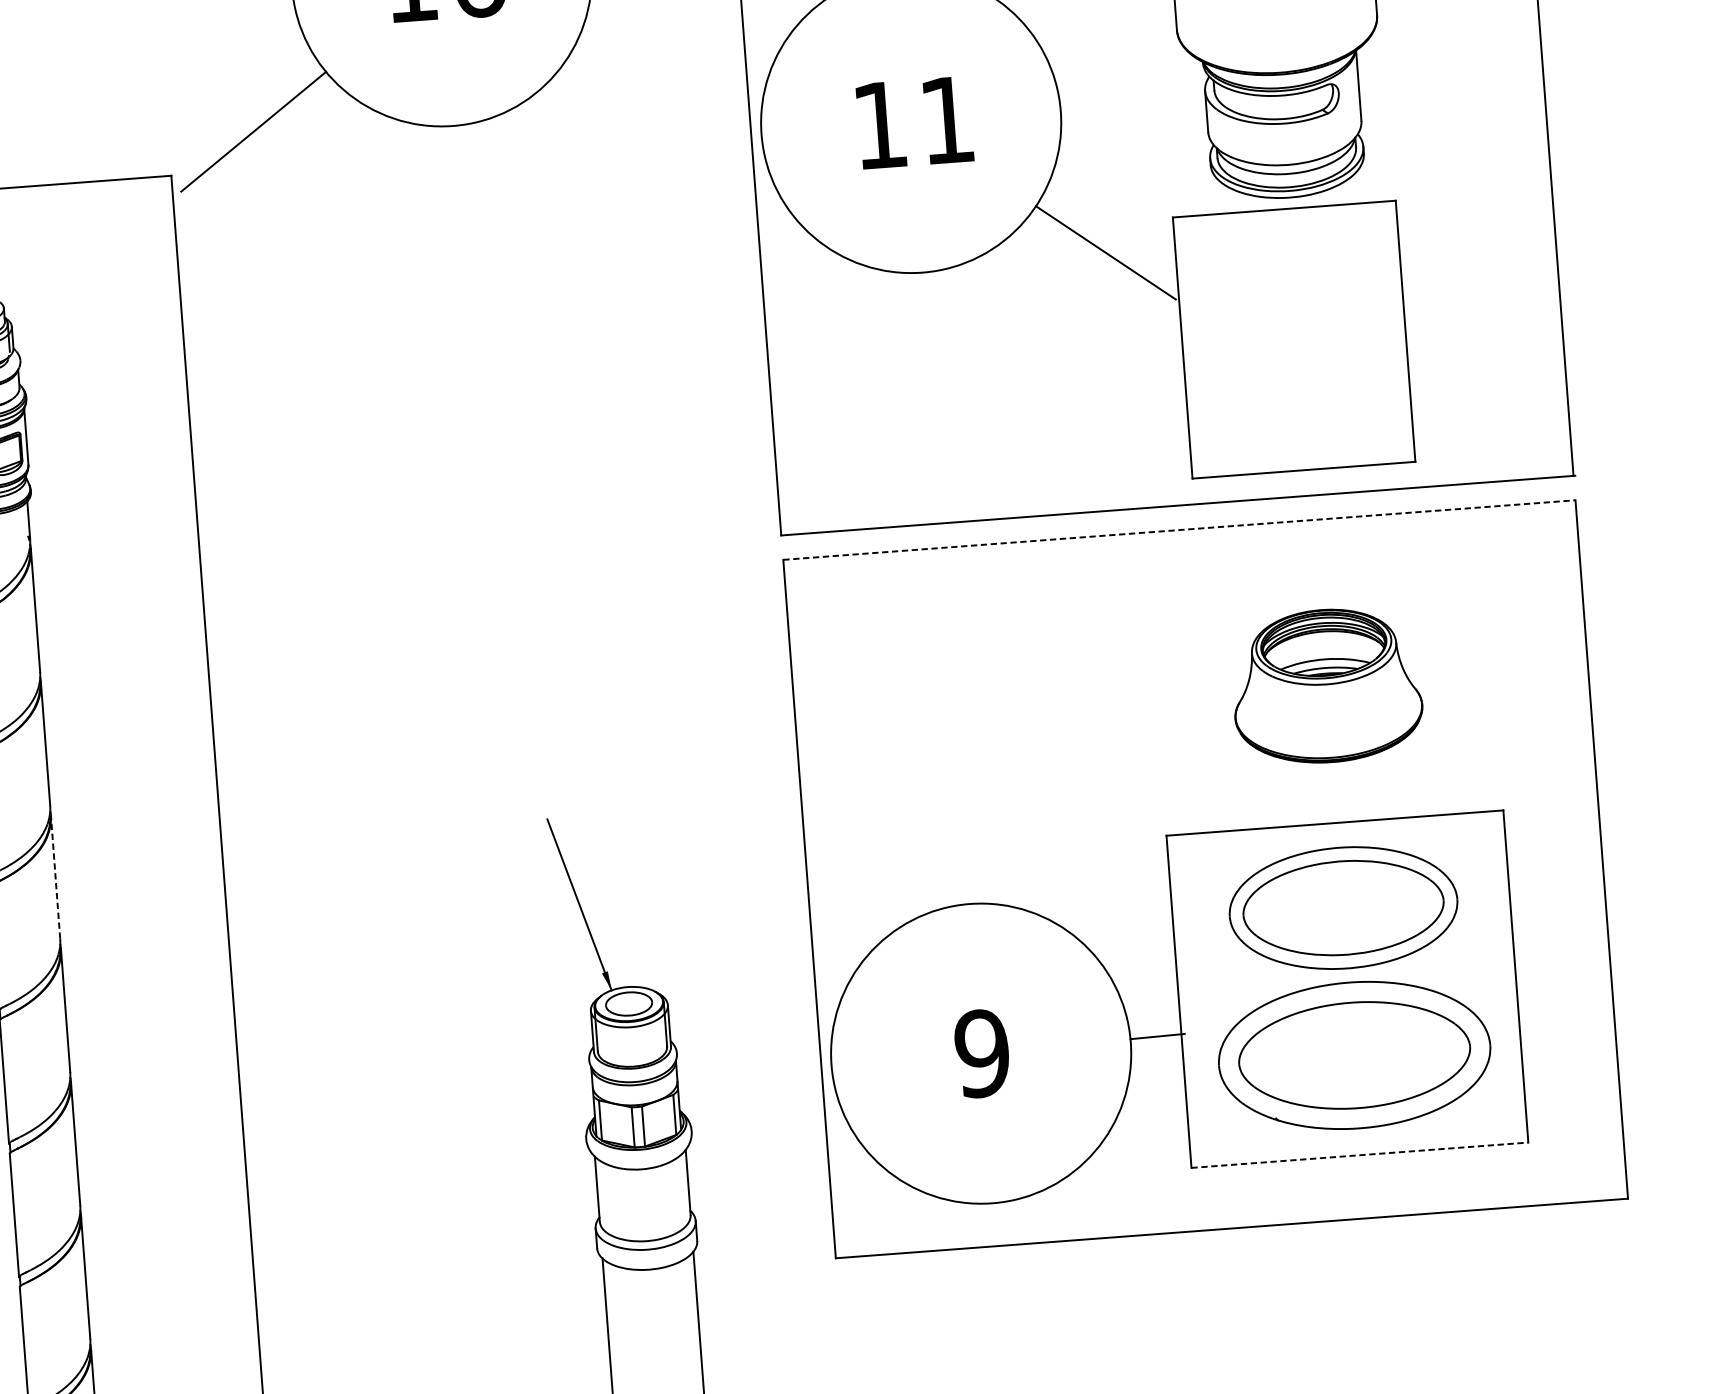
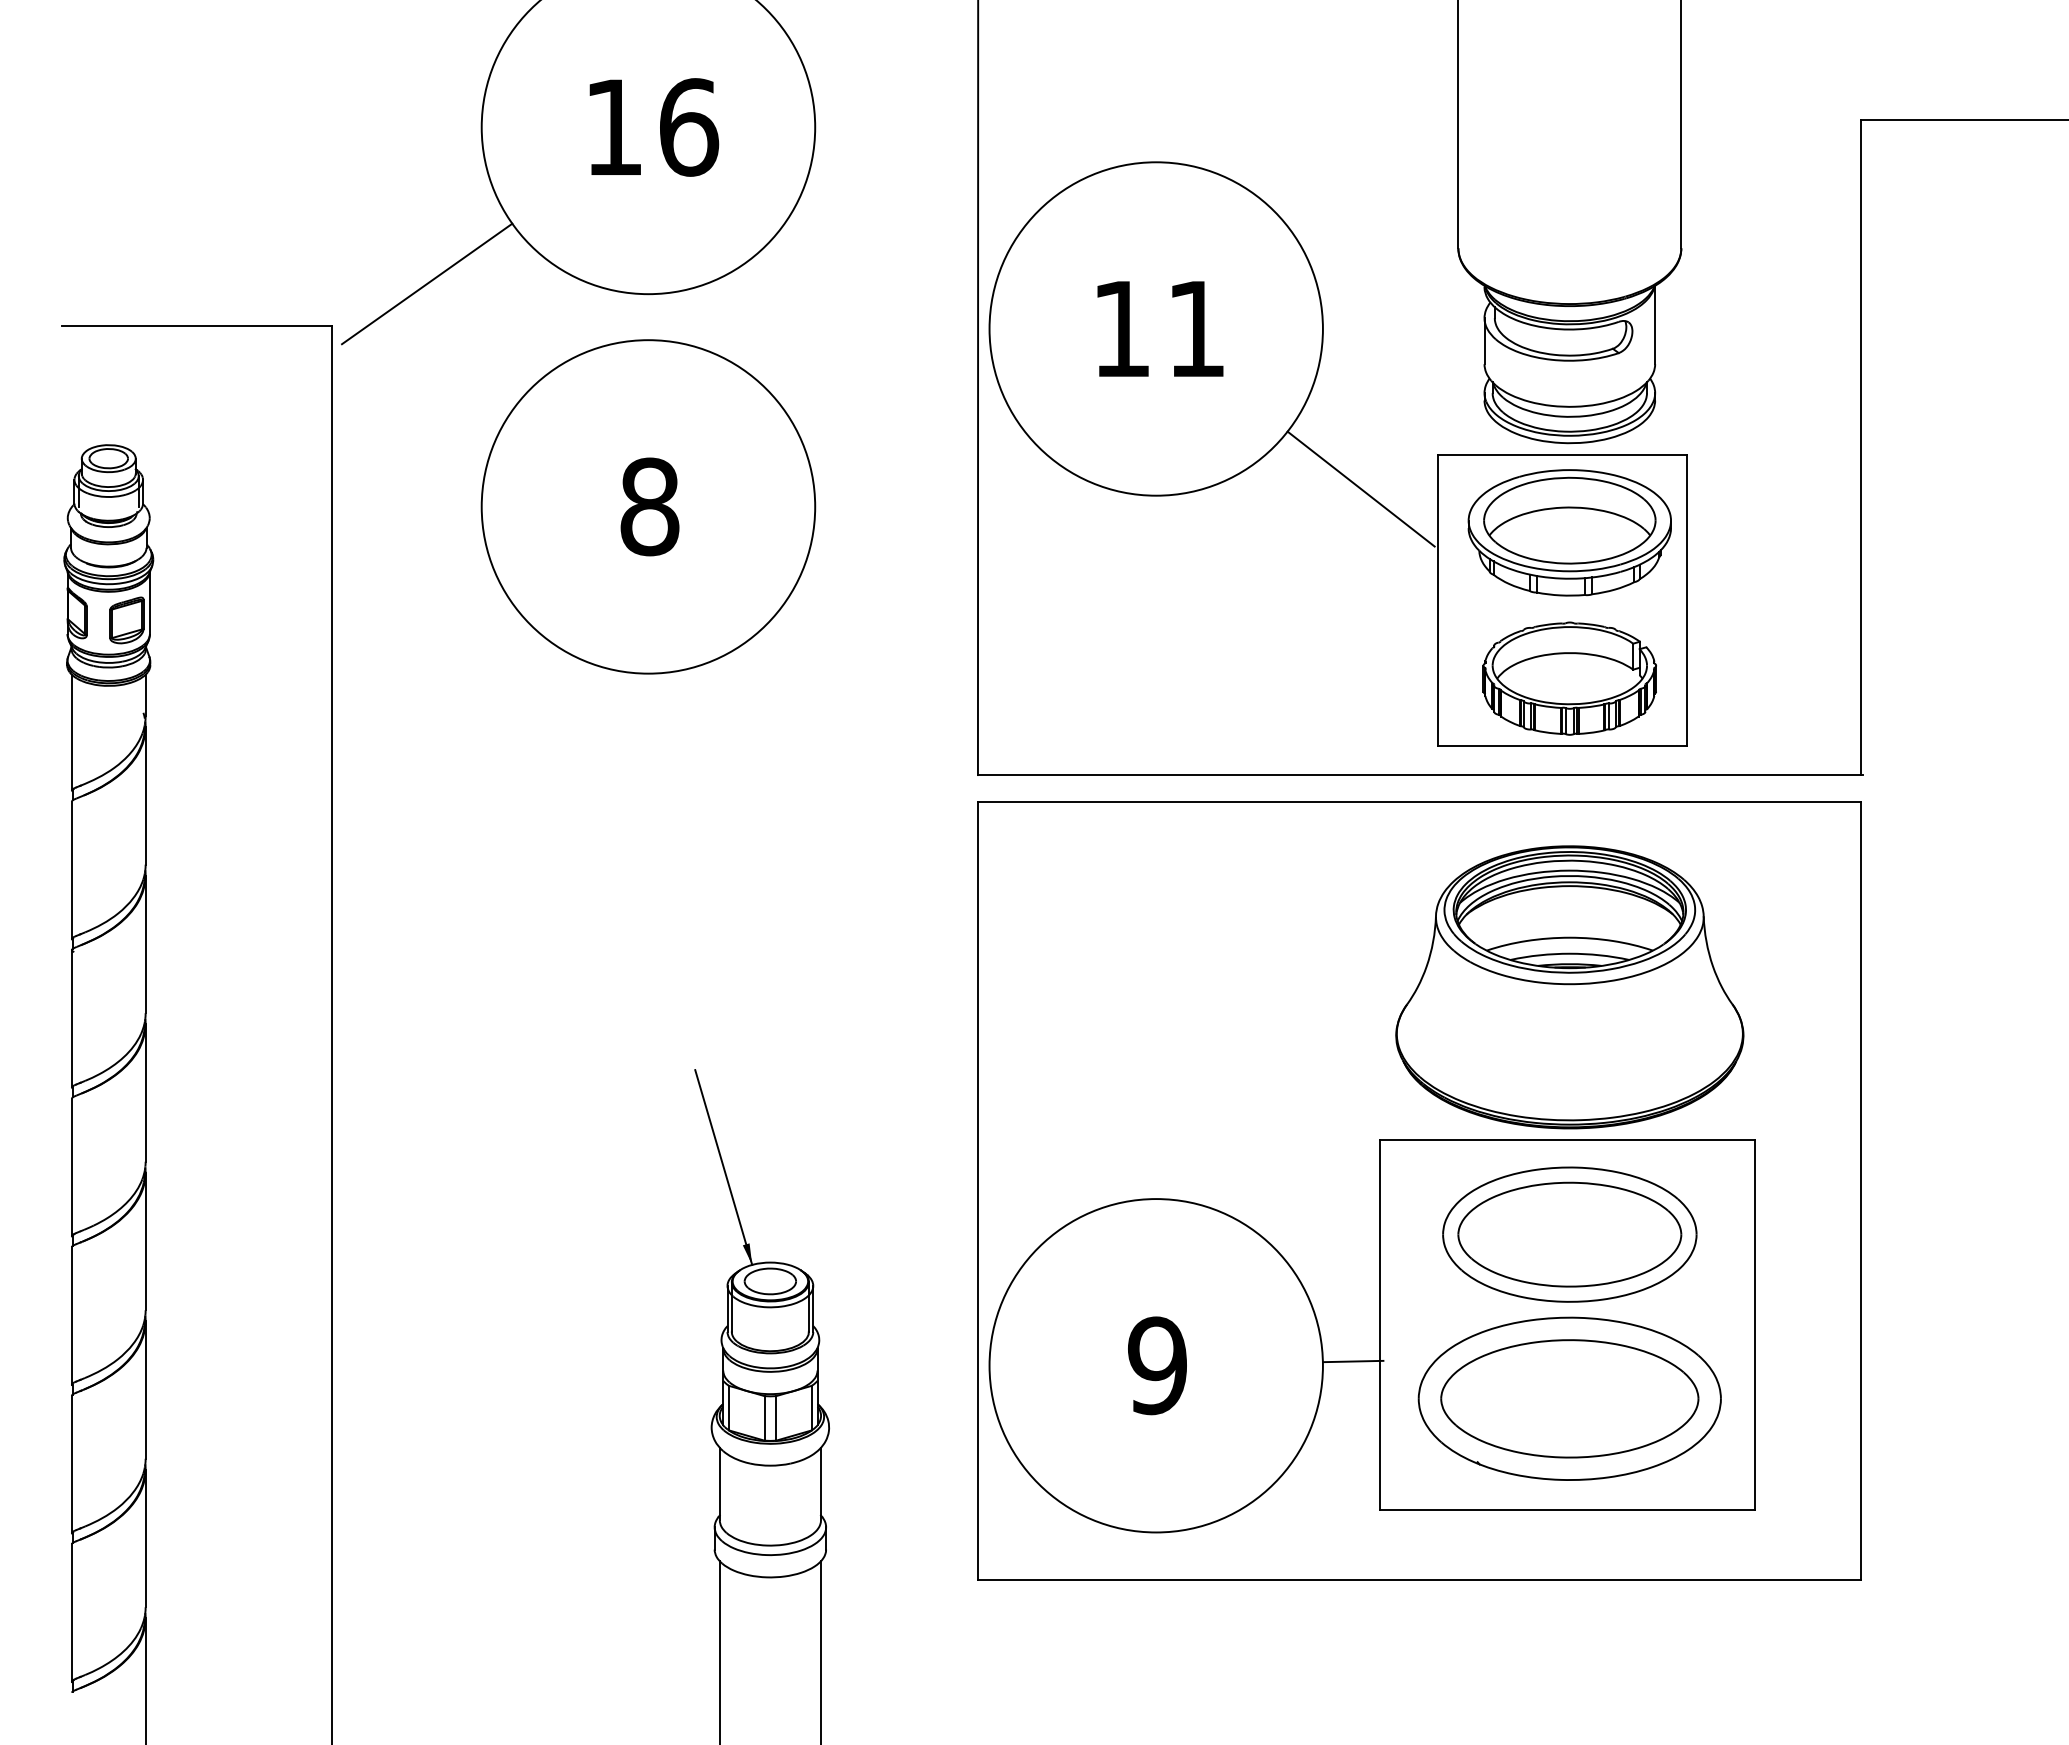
part: (1295, 277) -> (1569, 532), added
part: (467, 316) -> (648, 506), added
part: (1305, 408) -> (1569, 678), added
line: (1179, 530) -> (1419, 802), dashed -> solid
part: (1326, 686) -> (1569, 987), size x1.67
line: (55, 877) -> (145, 1093), dashed -> solid
line: (1360, 1154) -> (1567, 1509), dashed -> solid

